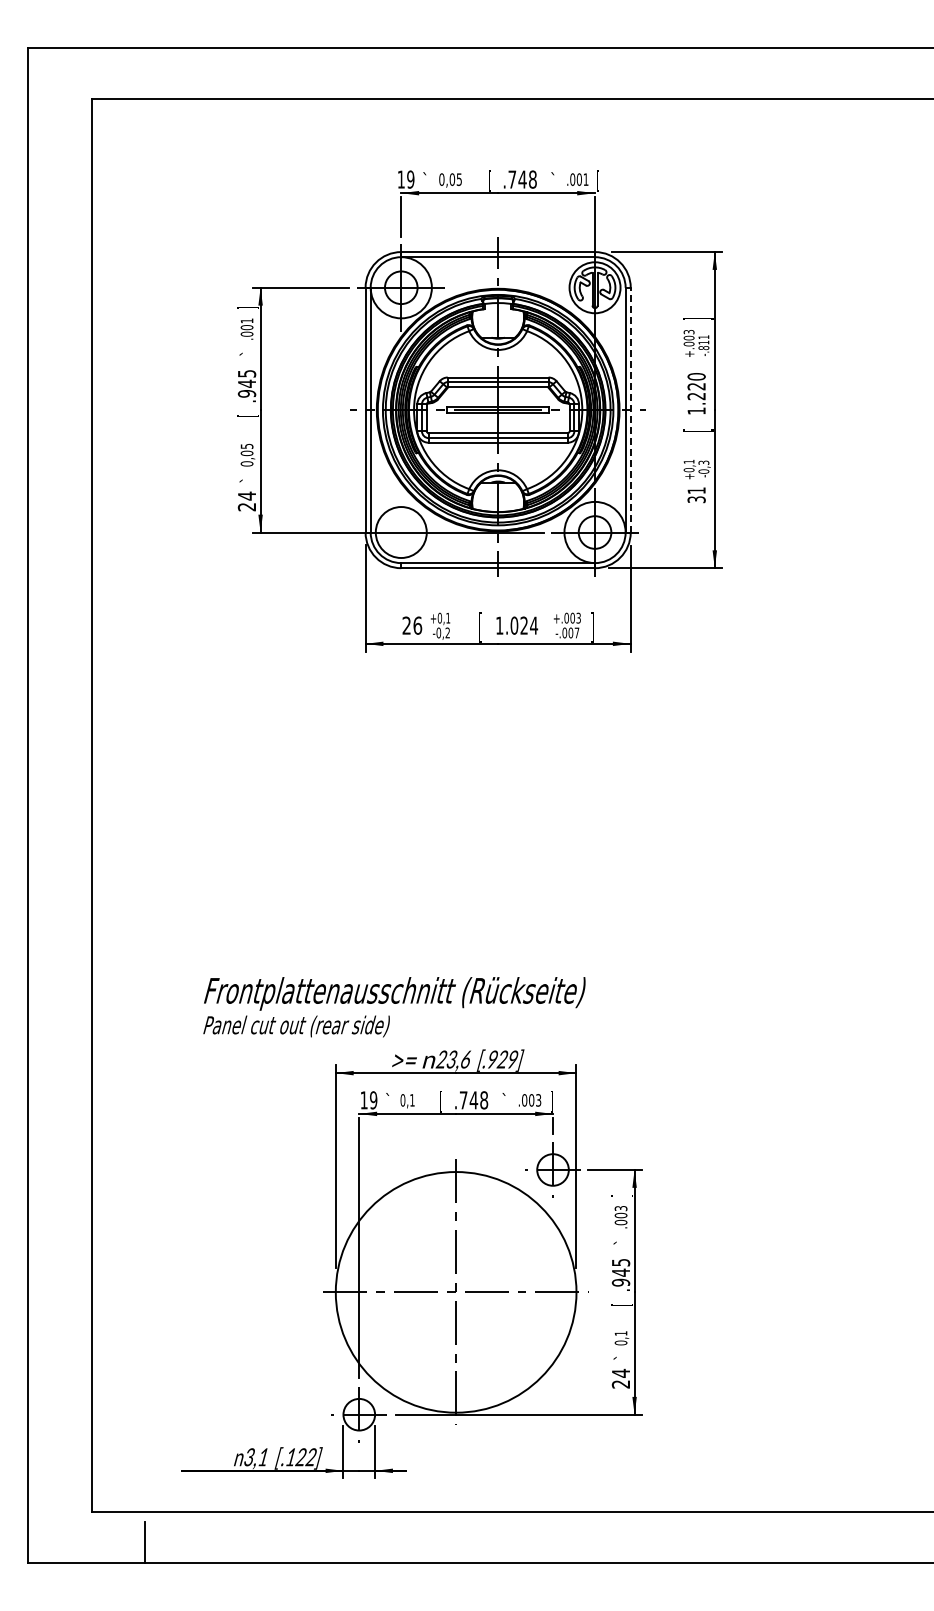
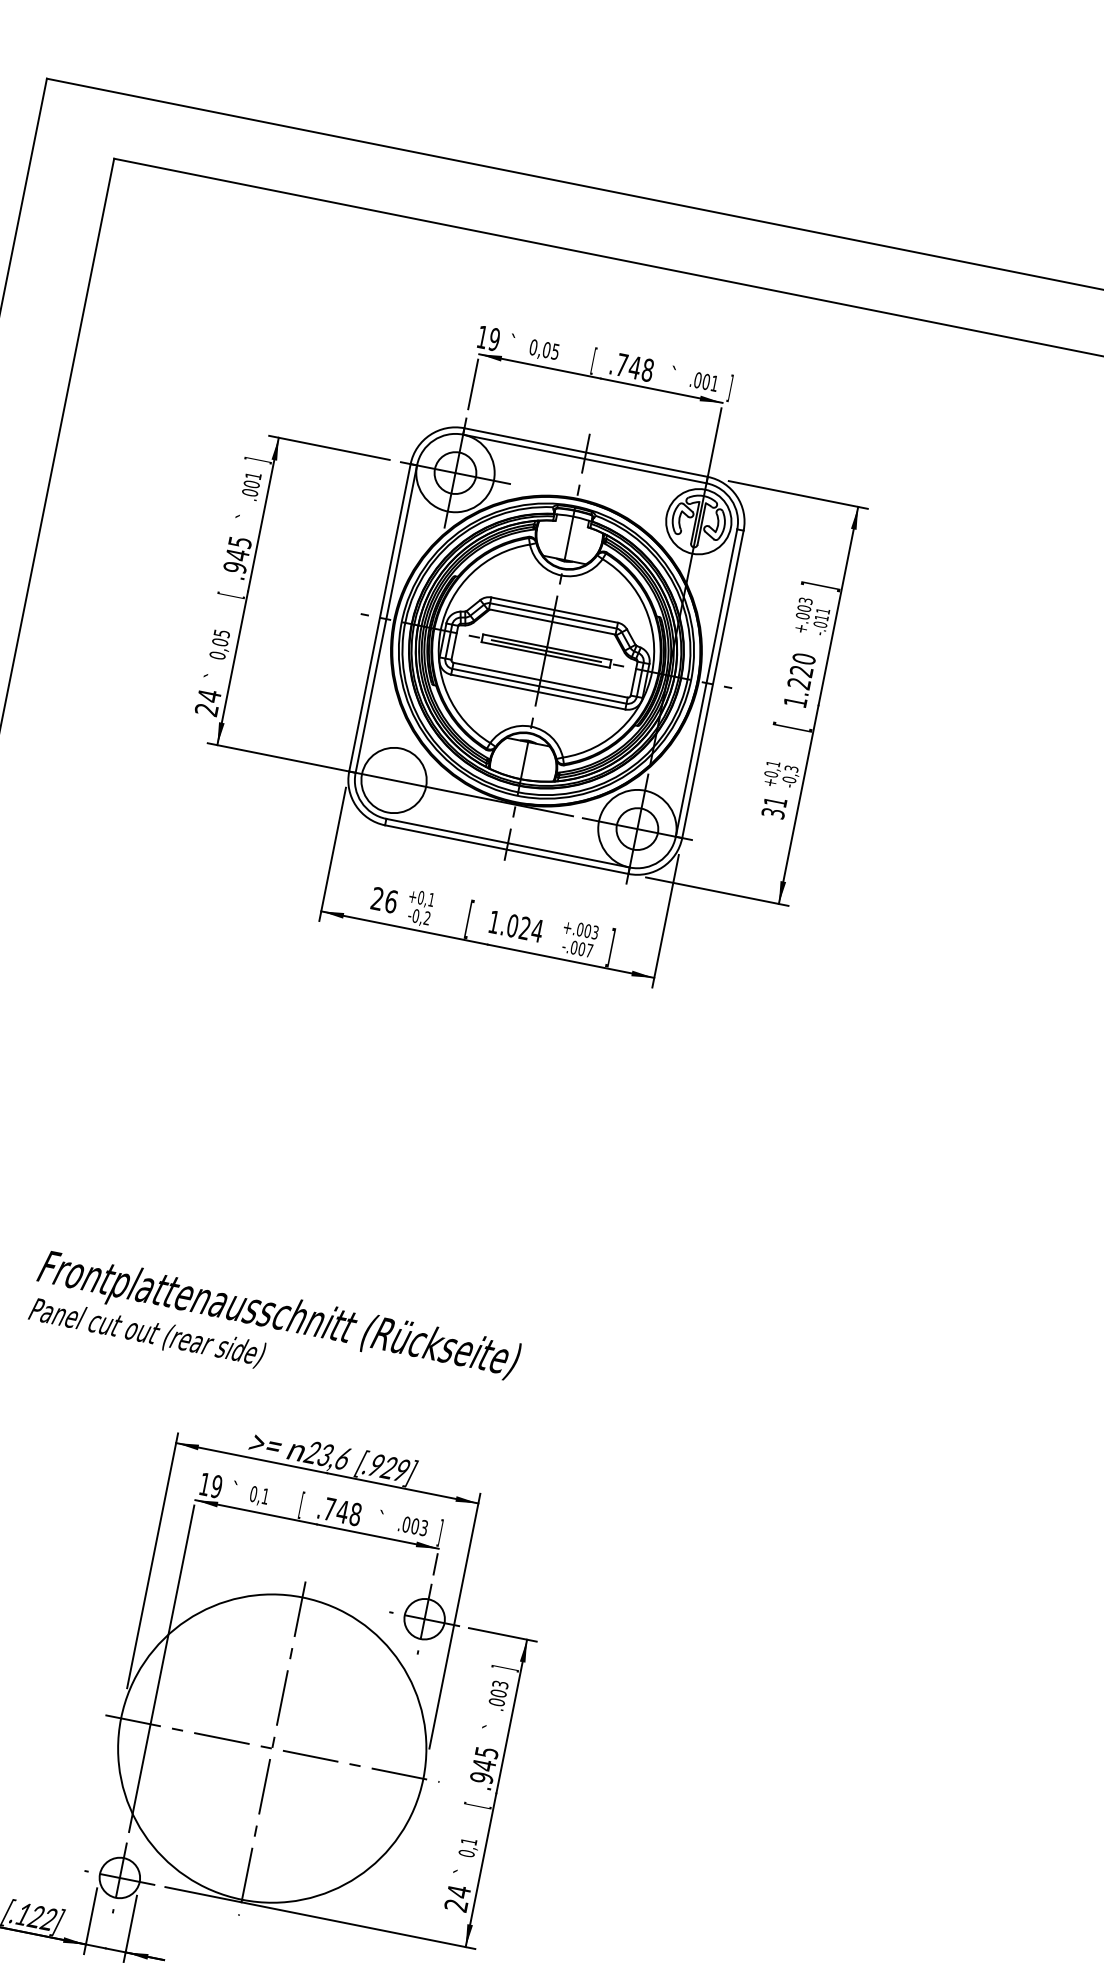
text: (598, 180) -> (730, 387), [ -> ]
text: (703, 348) -> (819, 625), -.811 -> -.011
line: (630, 409) -> (712, 683), dashed -> solid
text: (394, 1007) -> (274, 1333), moved

